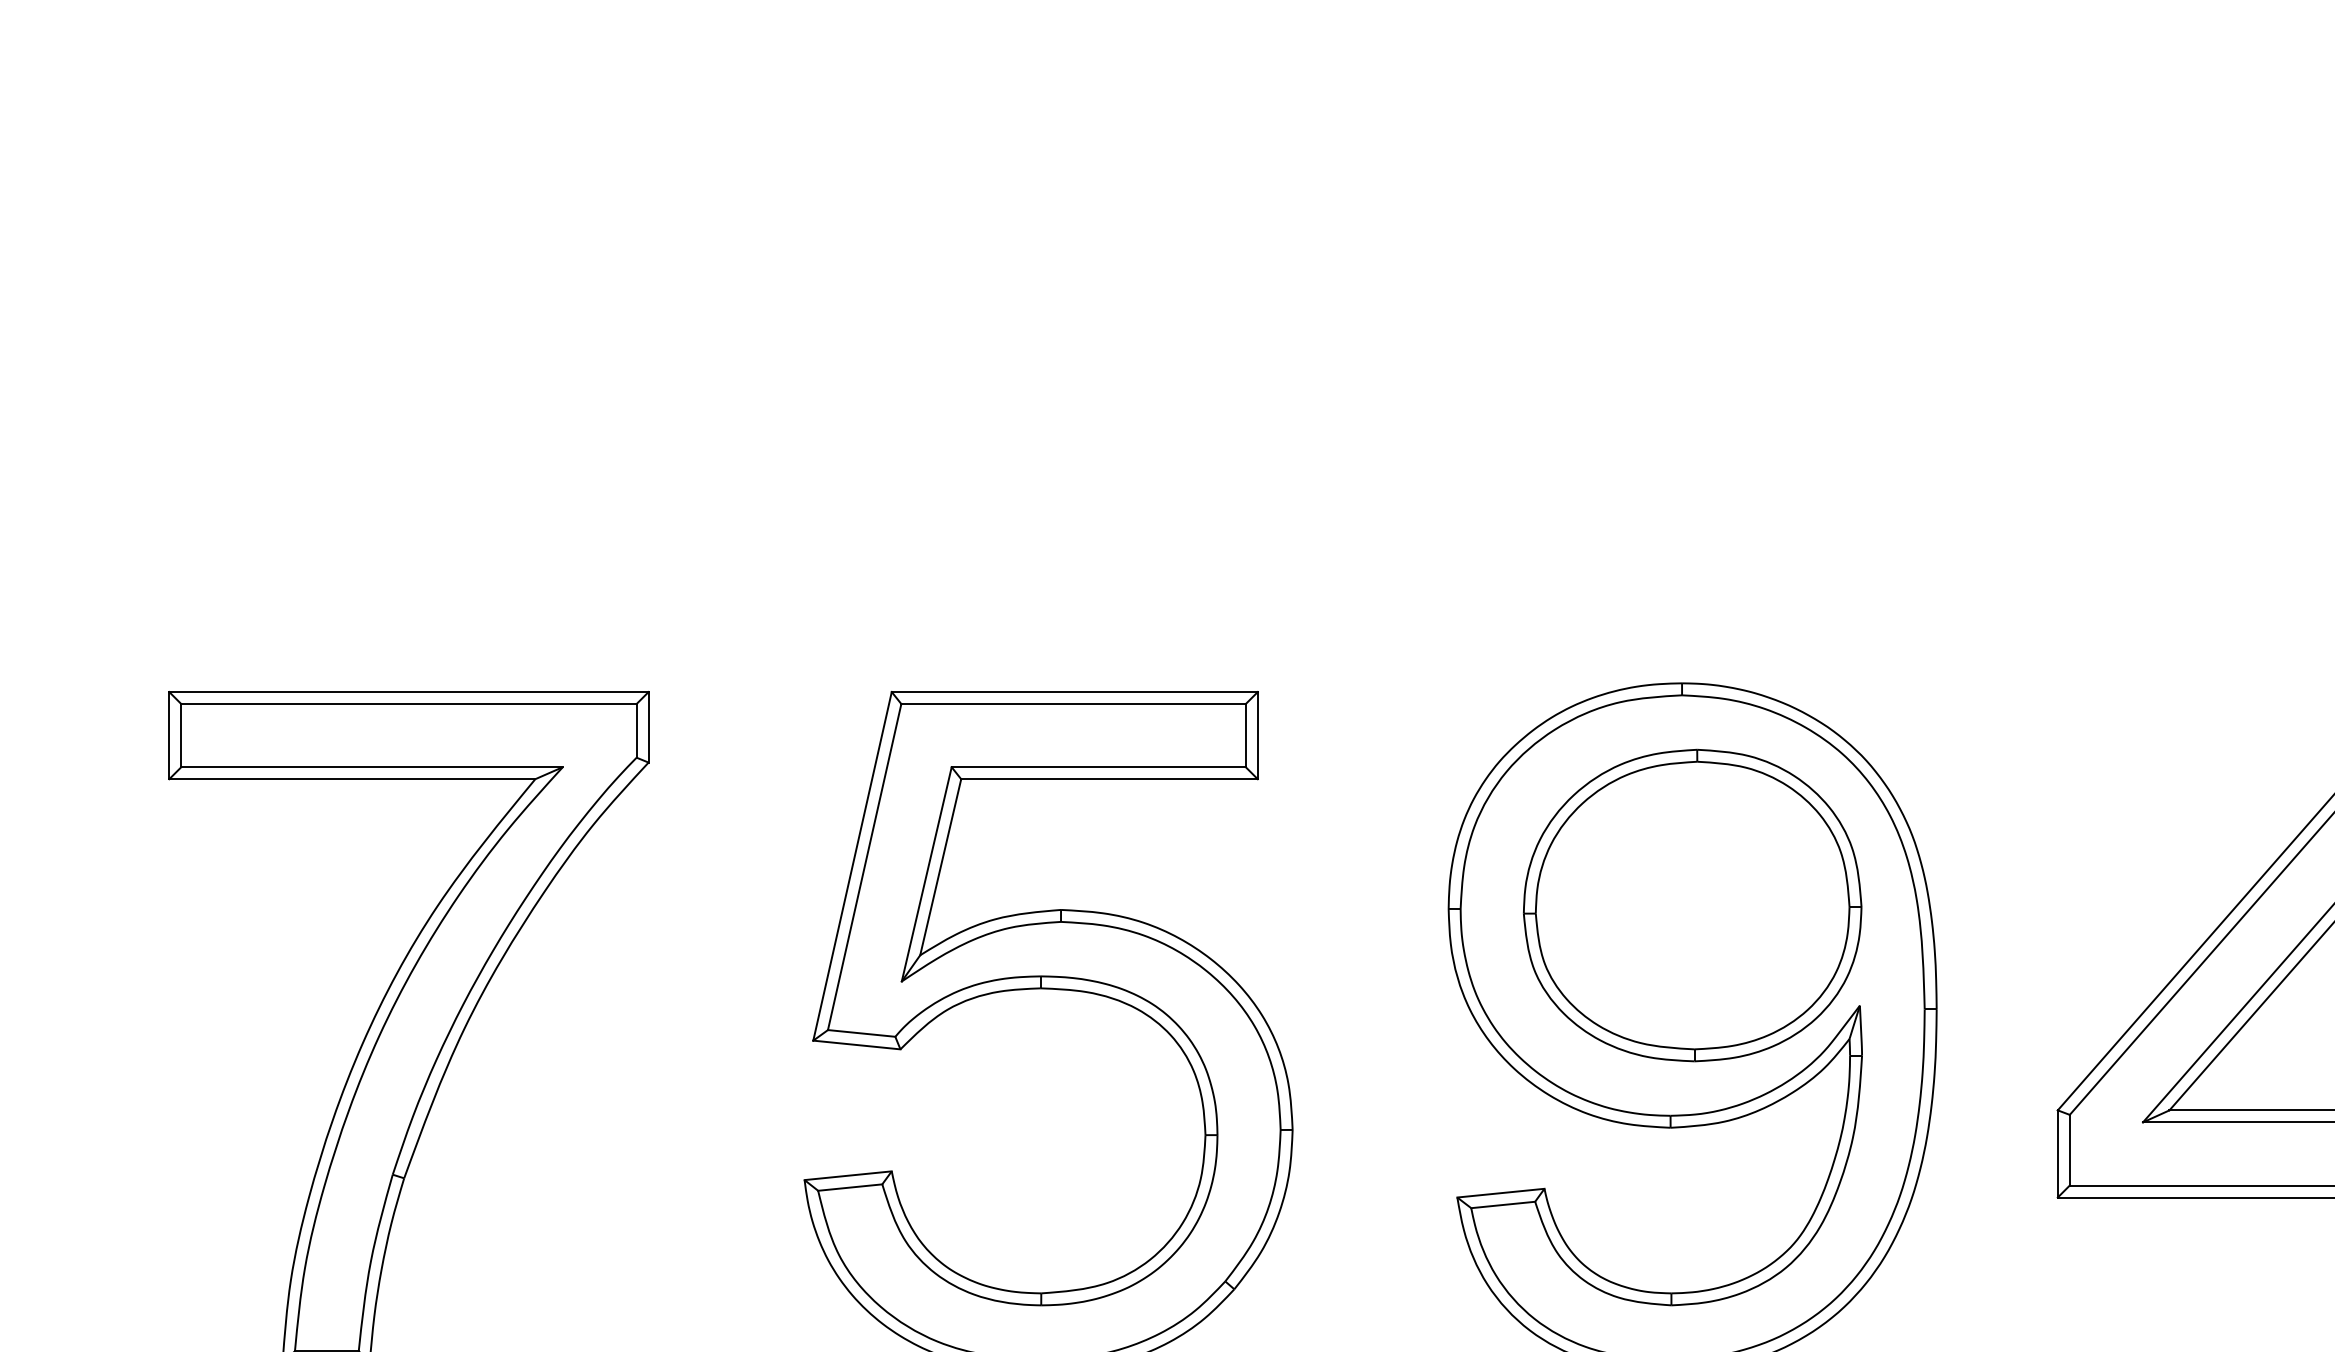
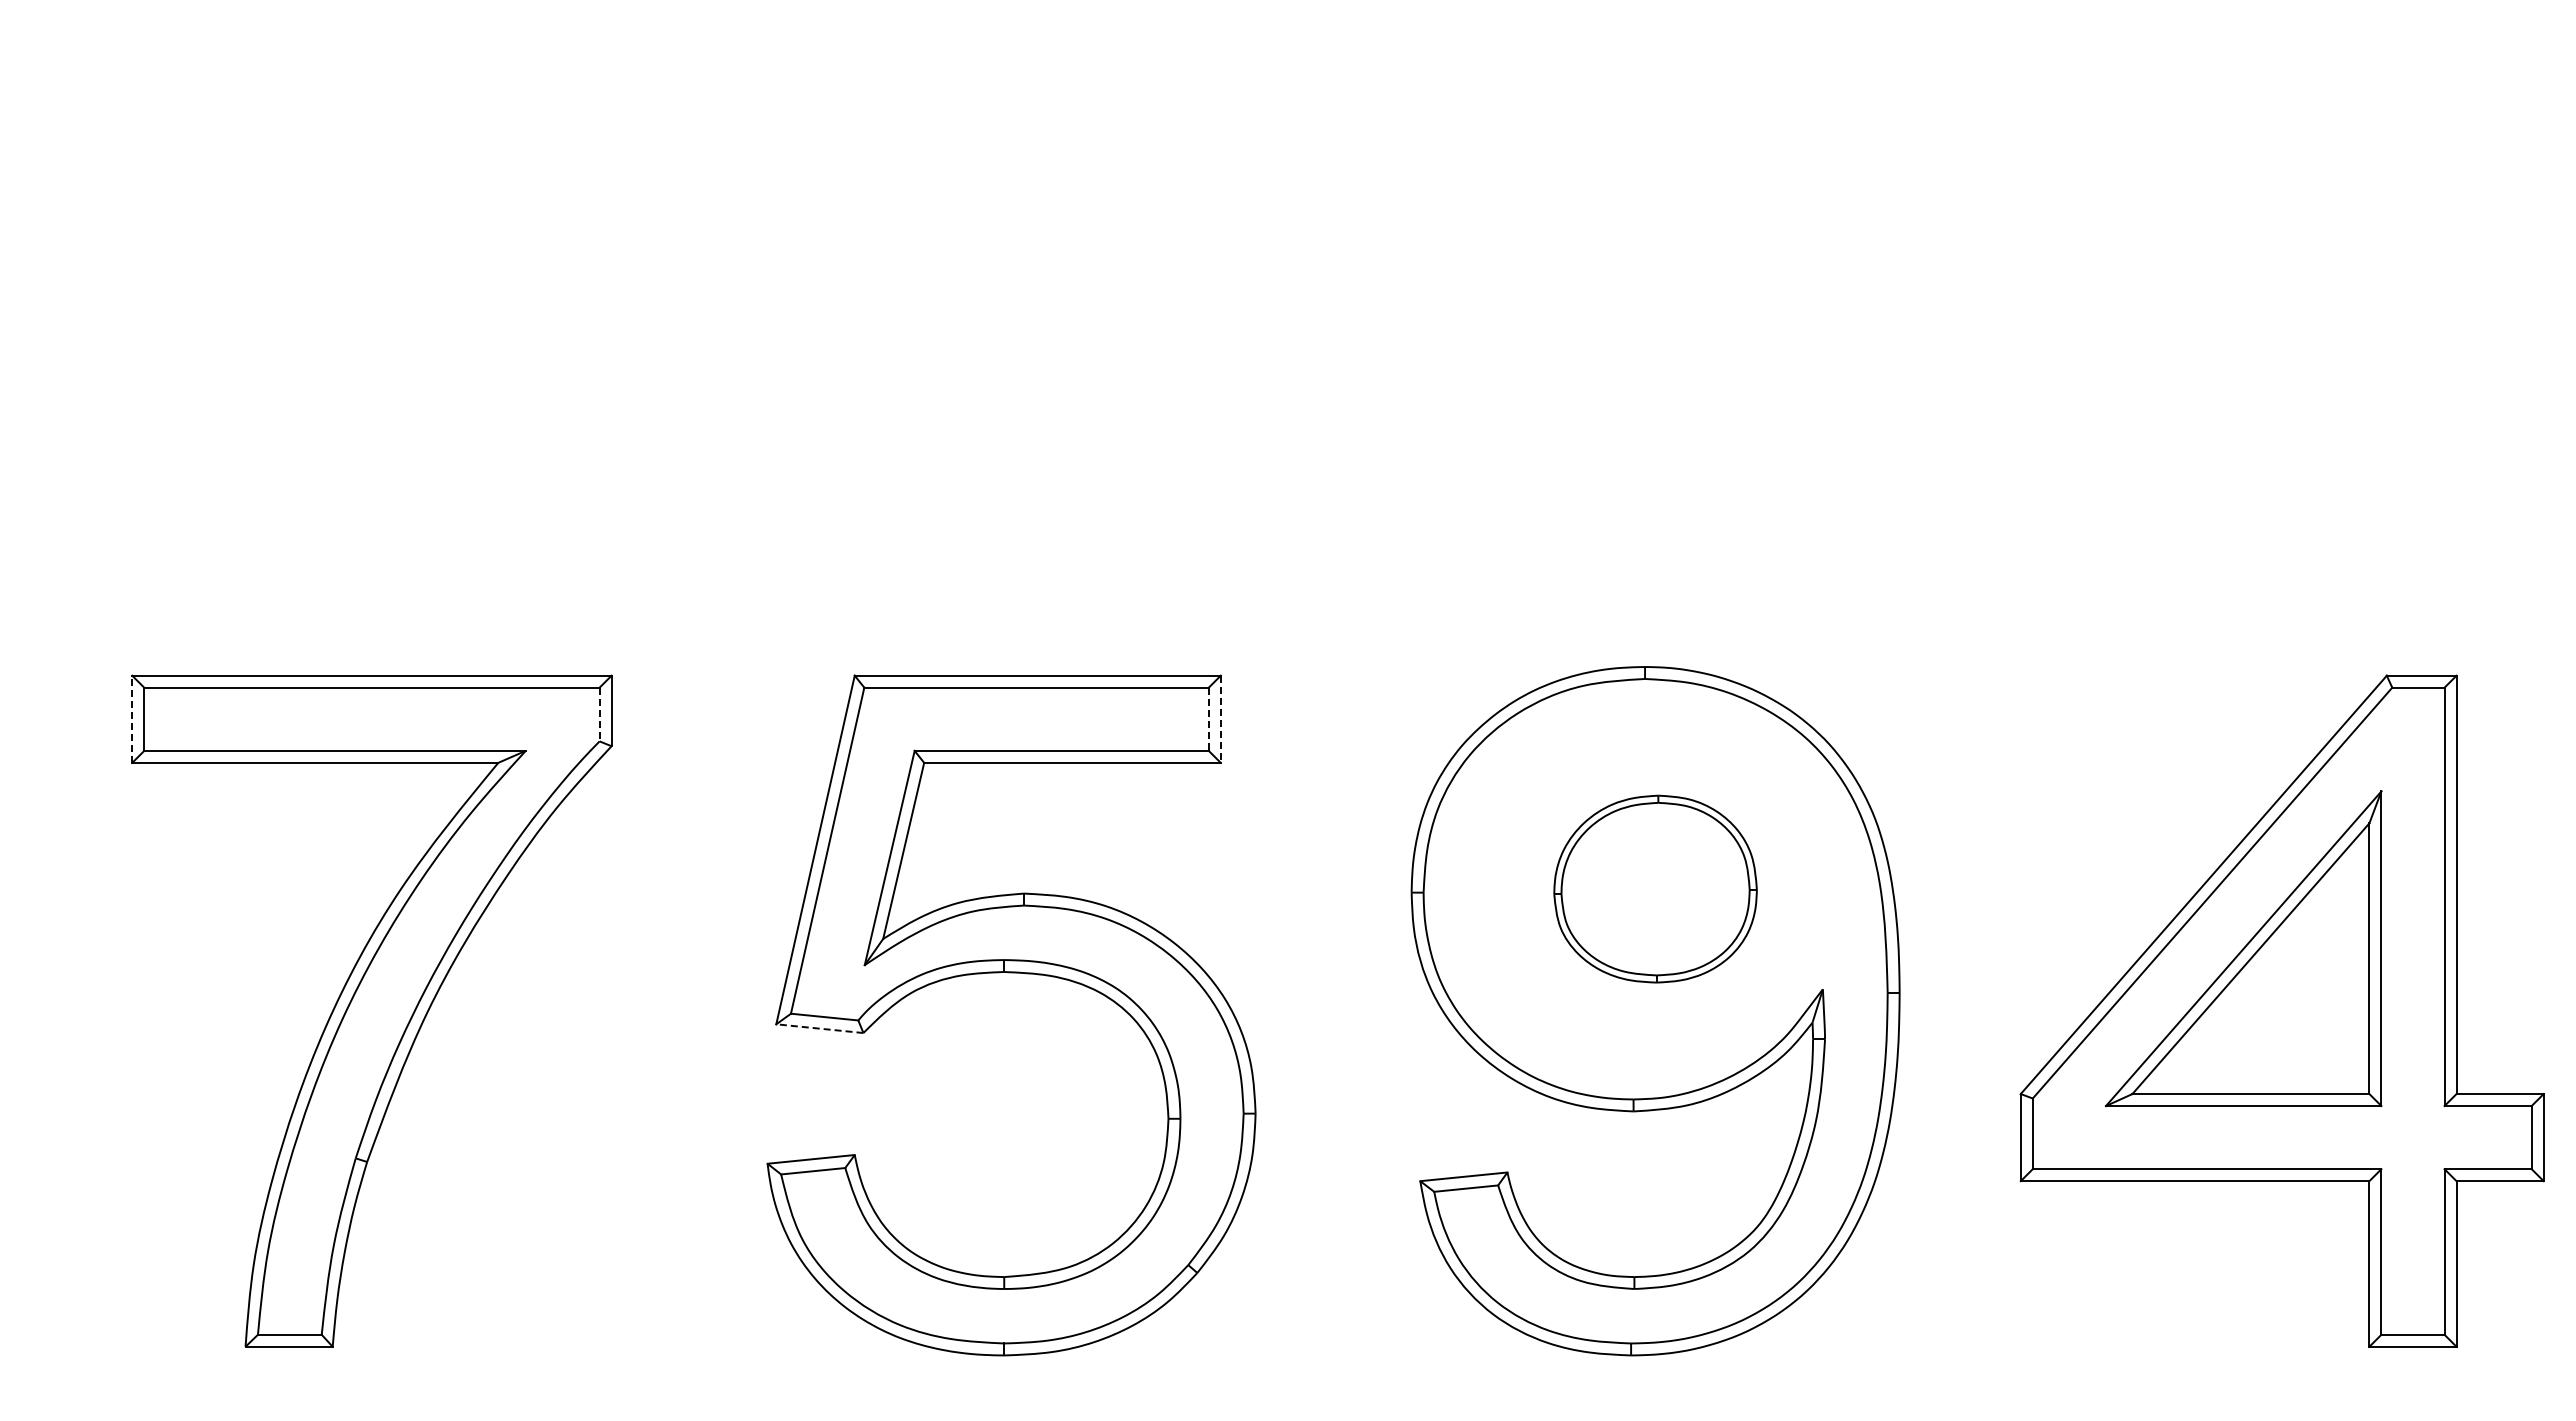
line: (636, 730) -> (599, 714), solid -> dashed
line: (169, 735) -> (132, 719), solid -> dashed
line: (1245, 735) -> (1208, 719), solid -> dashed
line: (1257, 735) -> (1220, 719), solid -> dashed
part: (1692, 904) -> (1655, 888), size x0.6
line: (856, 1044) -> (819, 1028), solid -> dashed

